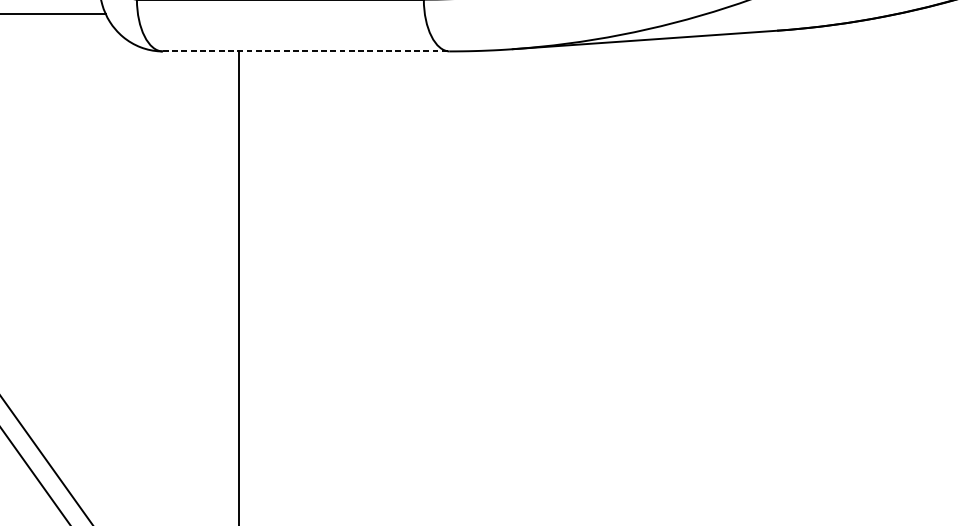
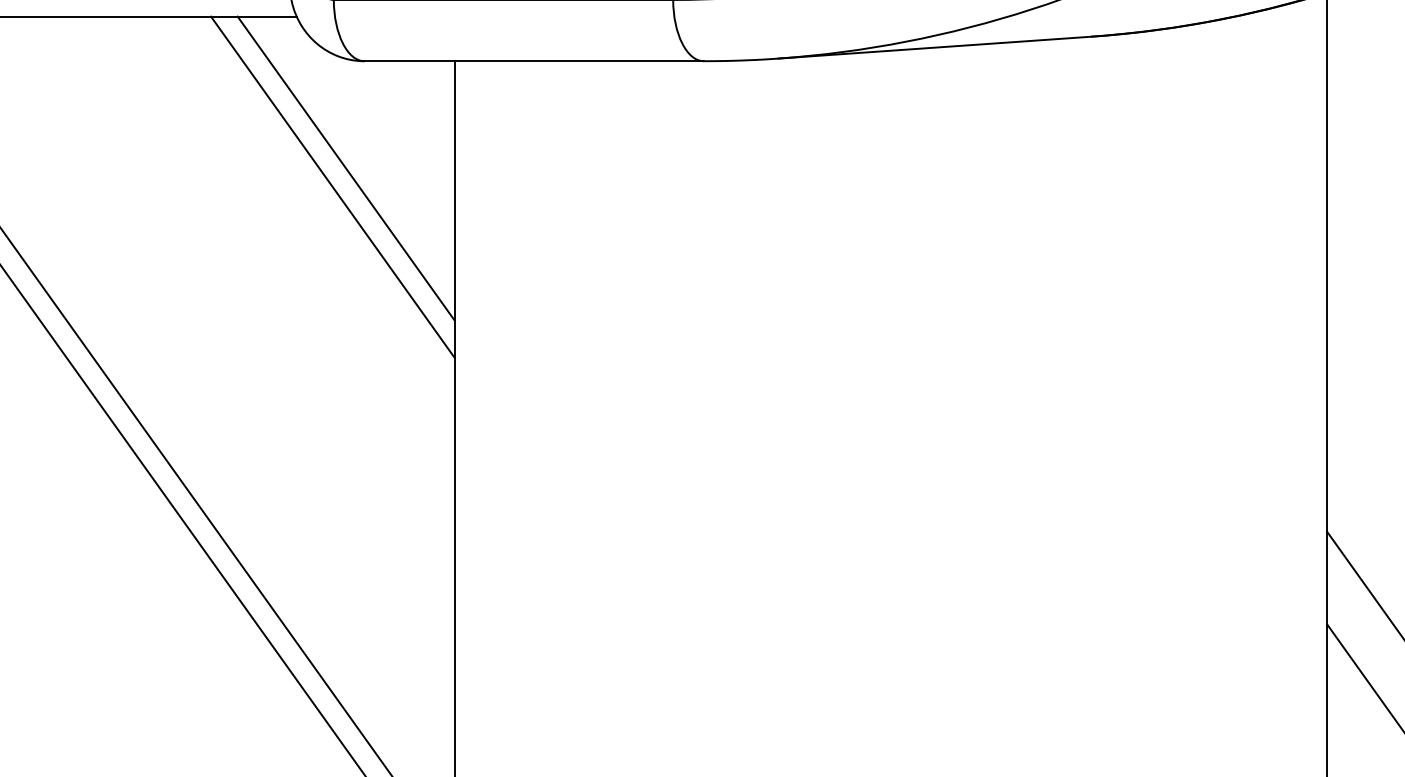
line: (306, 51) -> (534, 61), dashed -> solid
line: (146, 142) -> (345, 168), added
line: (135, 157) -> (332, 186), added

